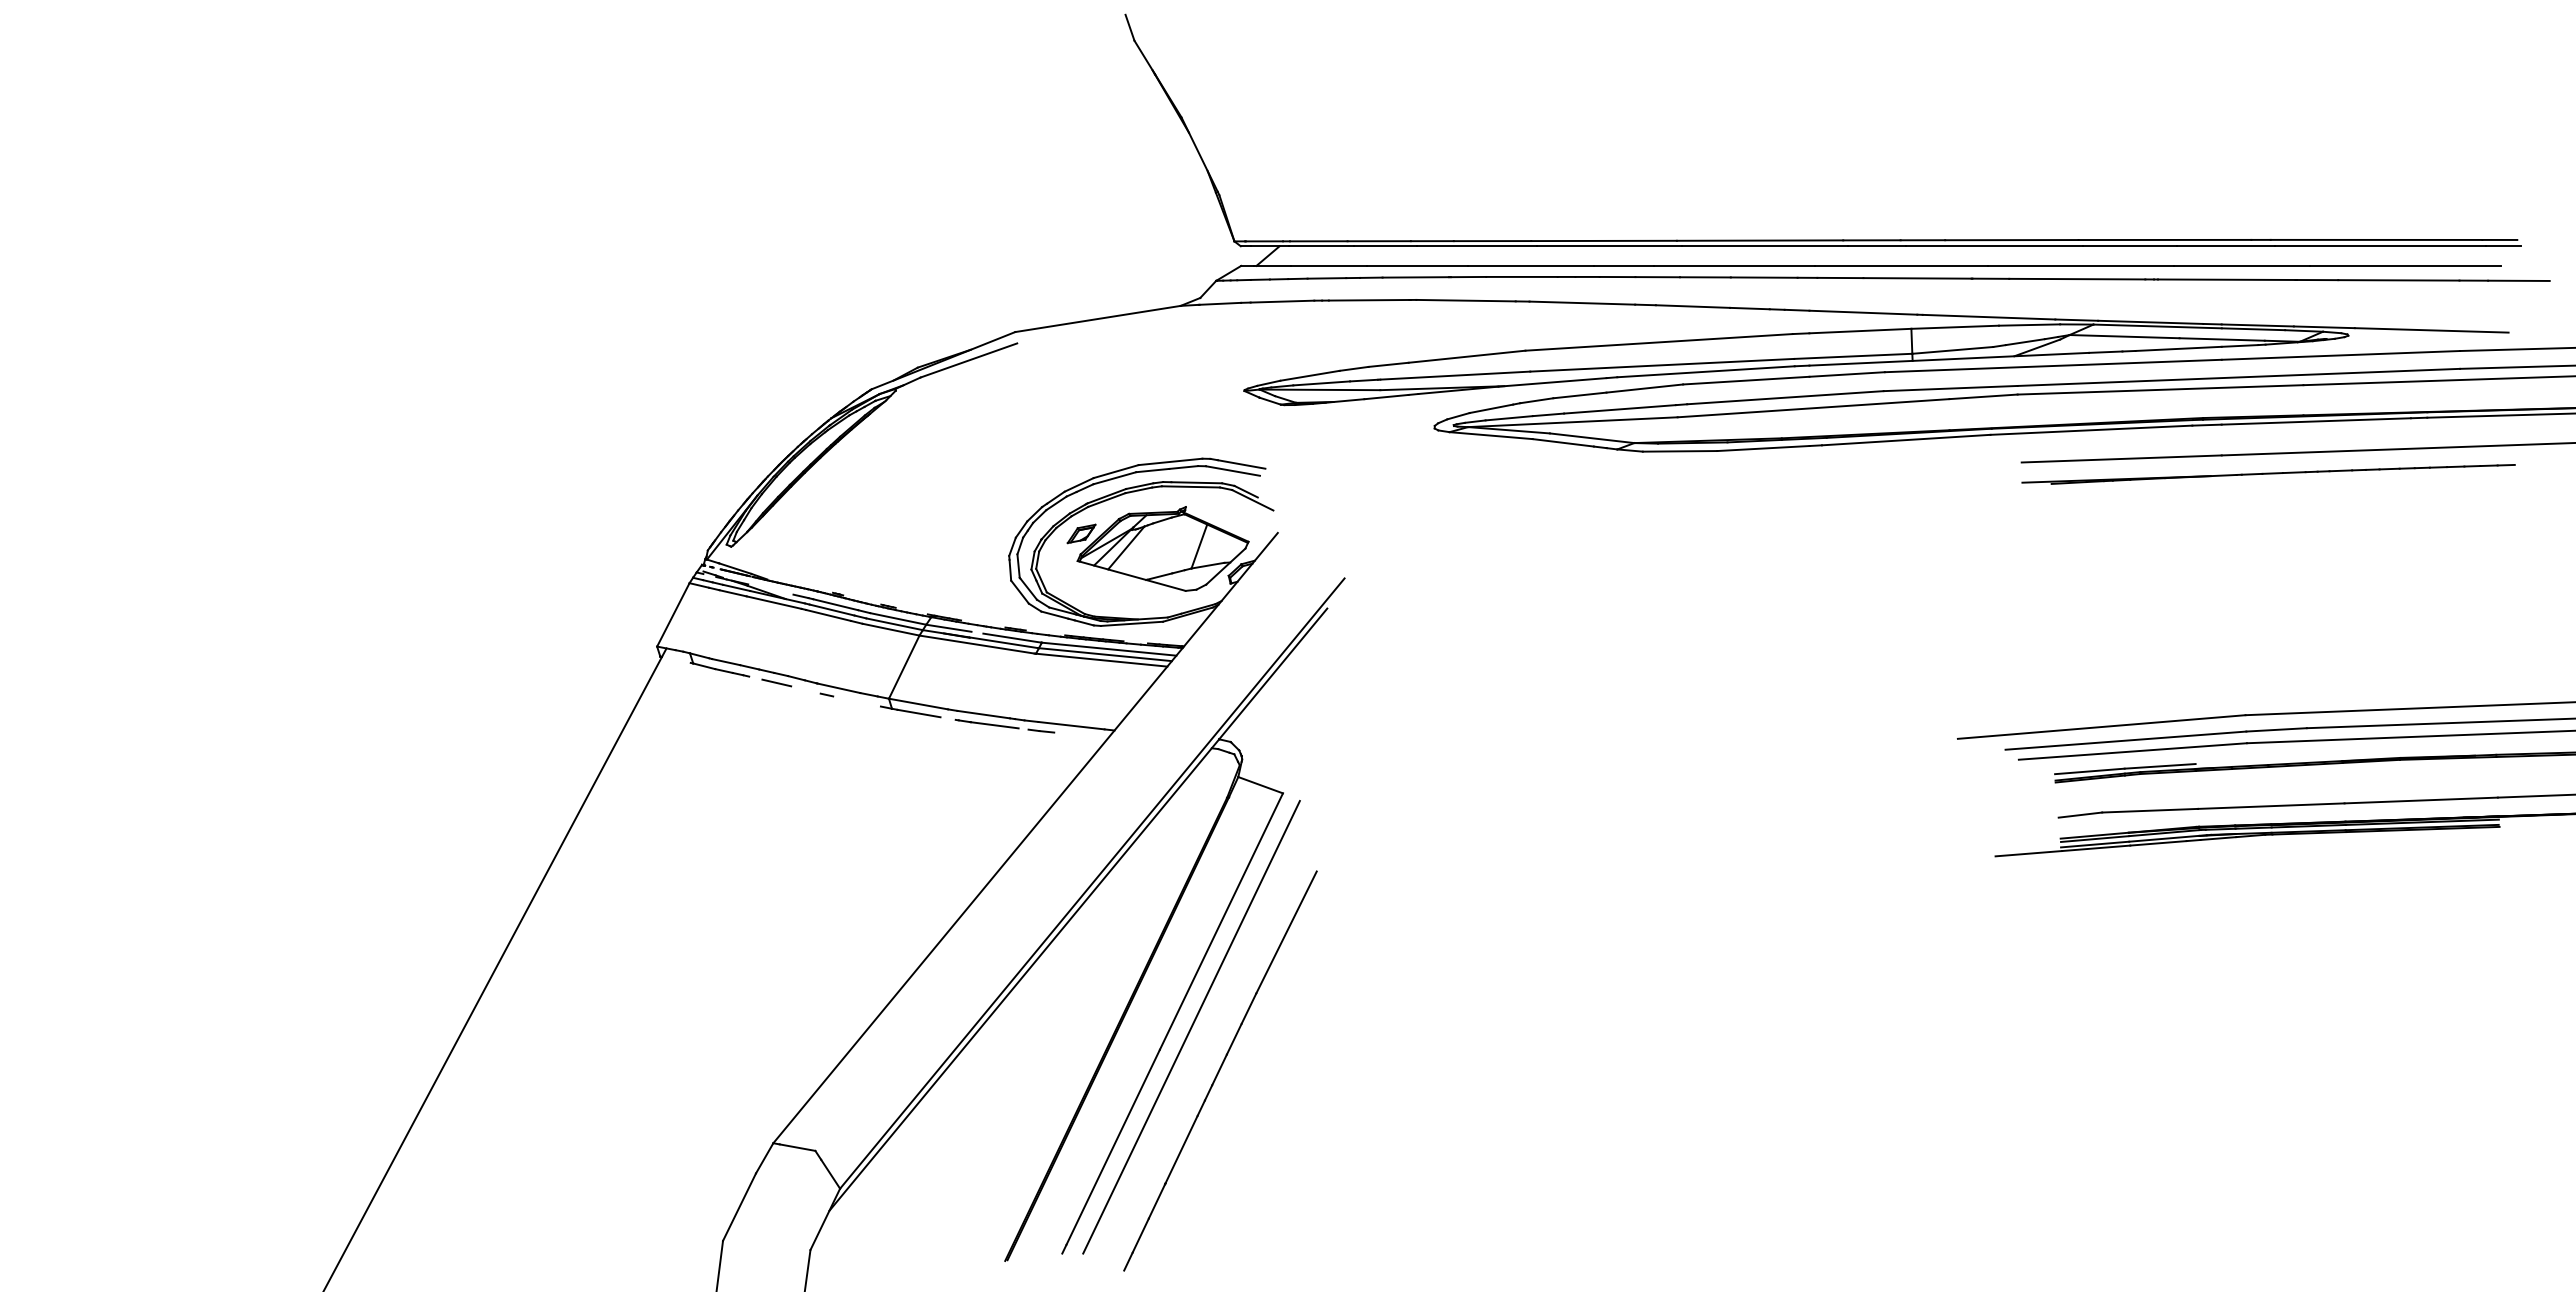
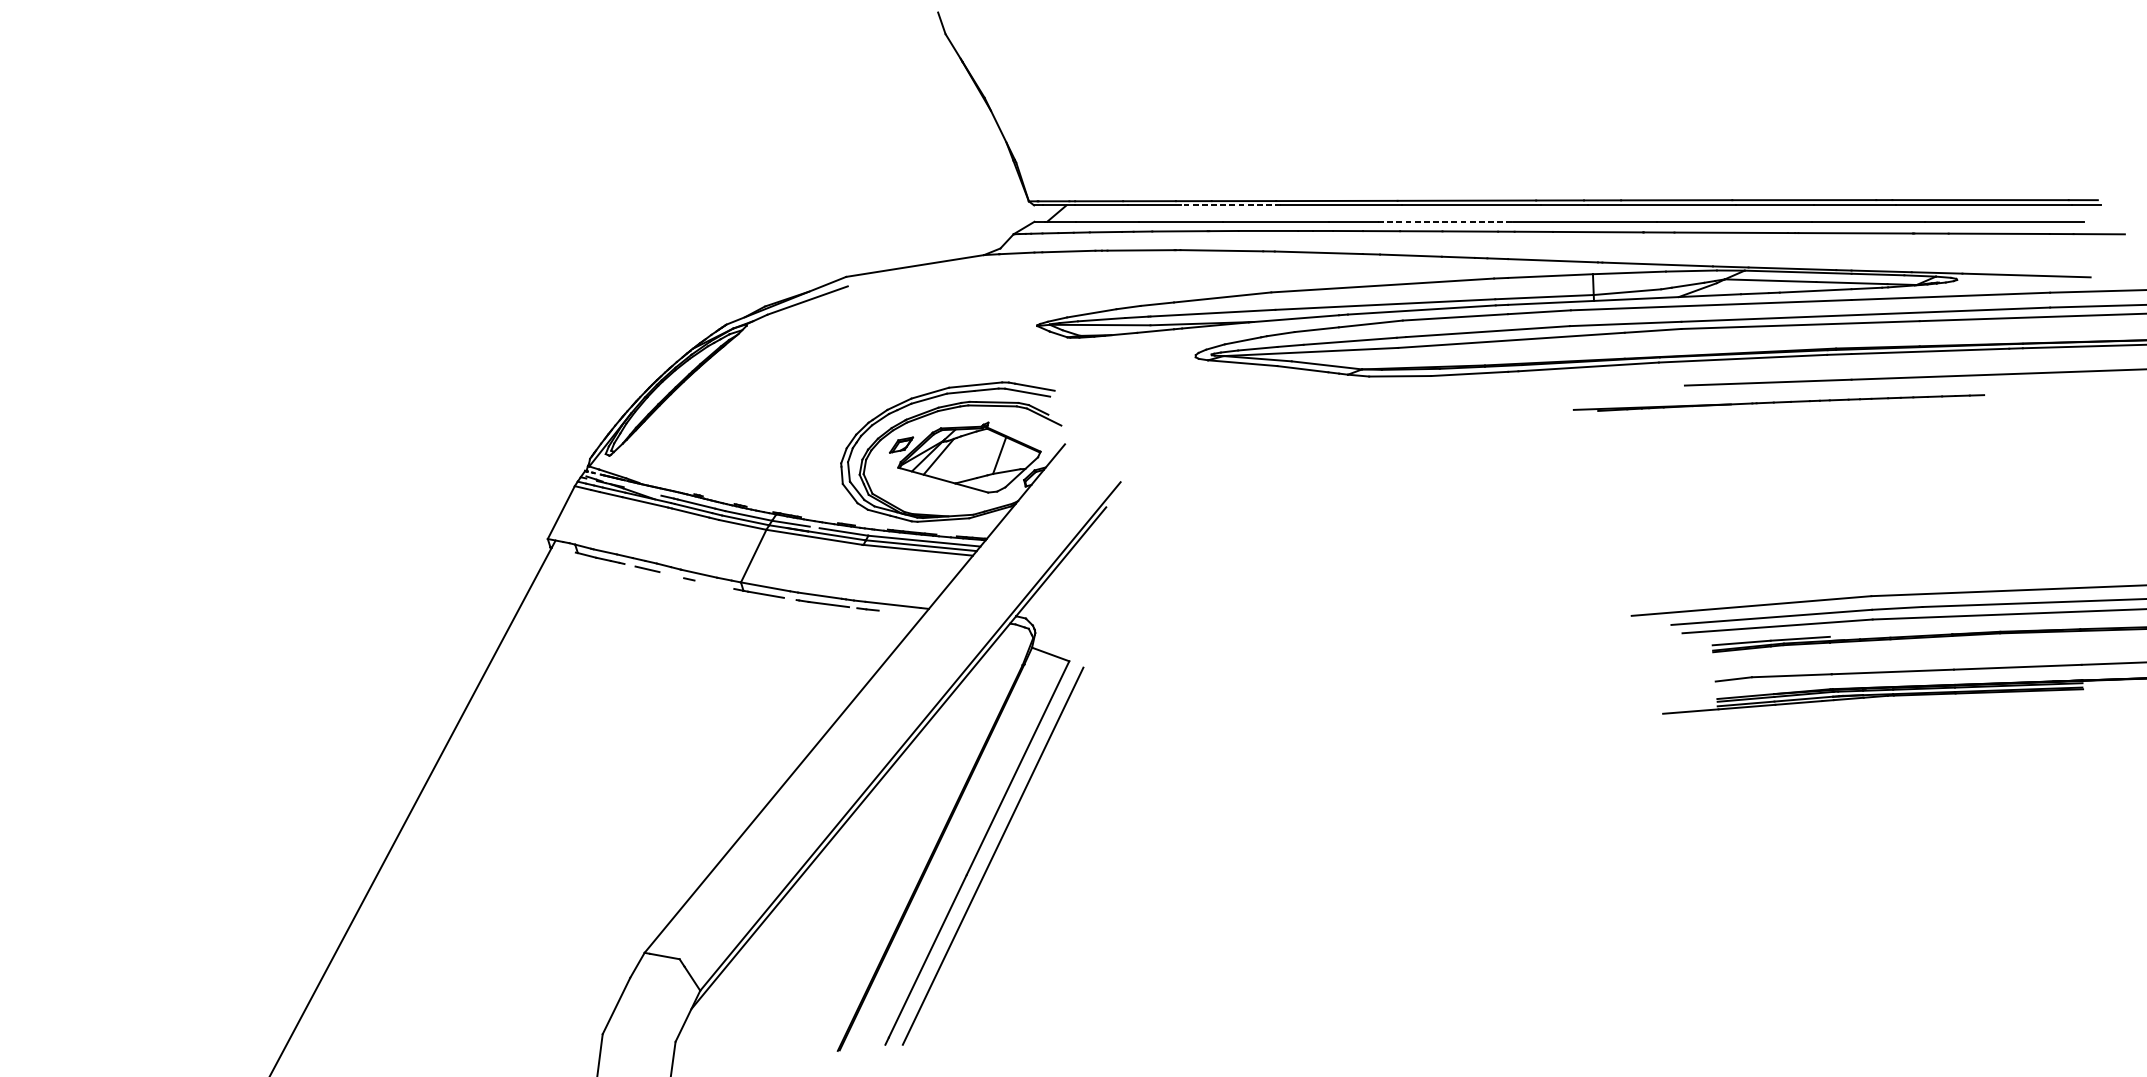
line: (1476, 246) -> (1230, 205), solid -> dashed
line: (1734, 265) -> (1445, 221), solid -> dashed
part: (2268, 474) -> (1778, 403), moved
part: (1220, 1070) -> (1017, 892), removed

